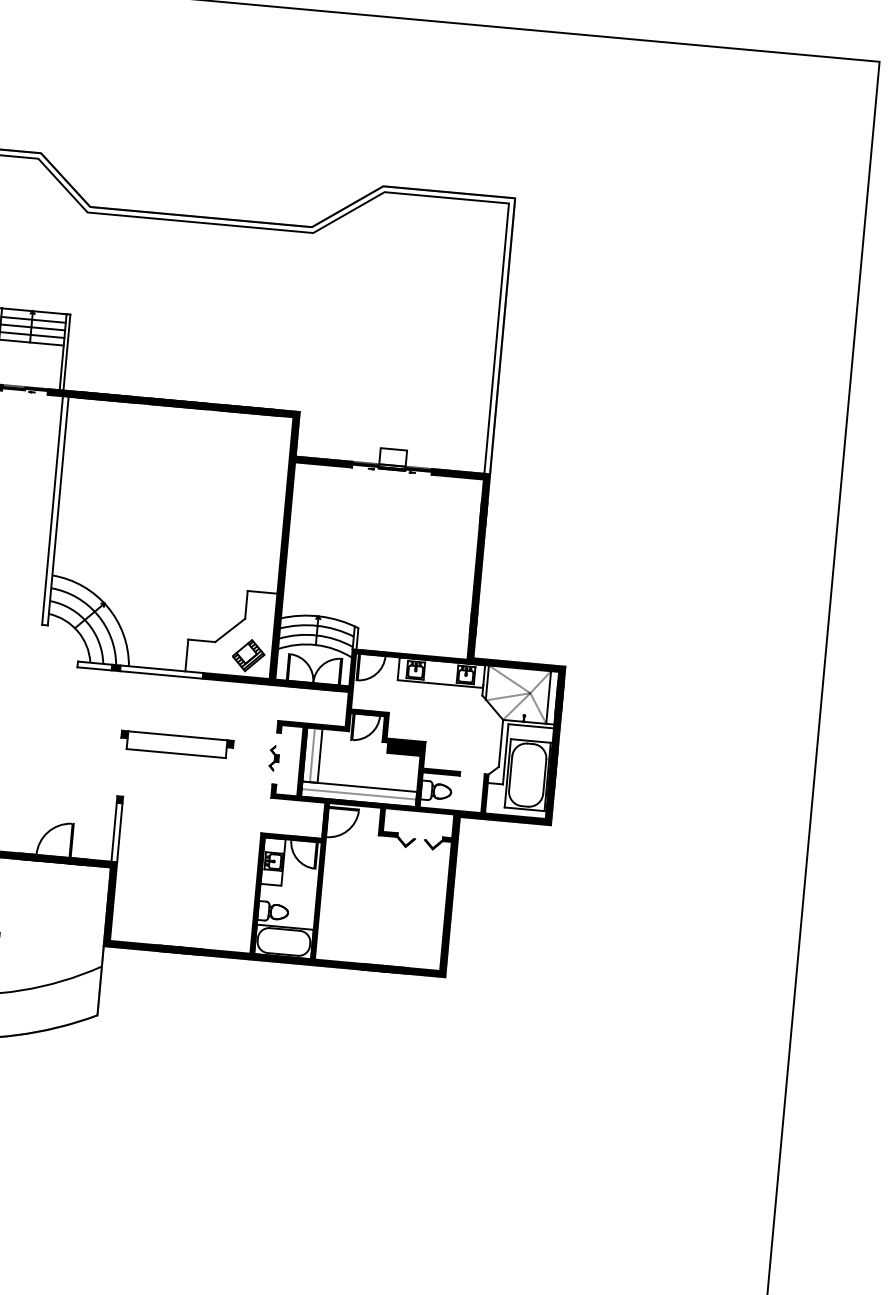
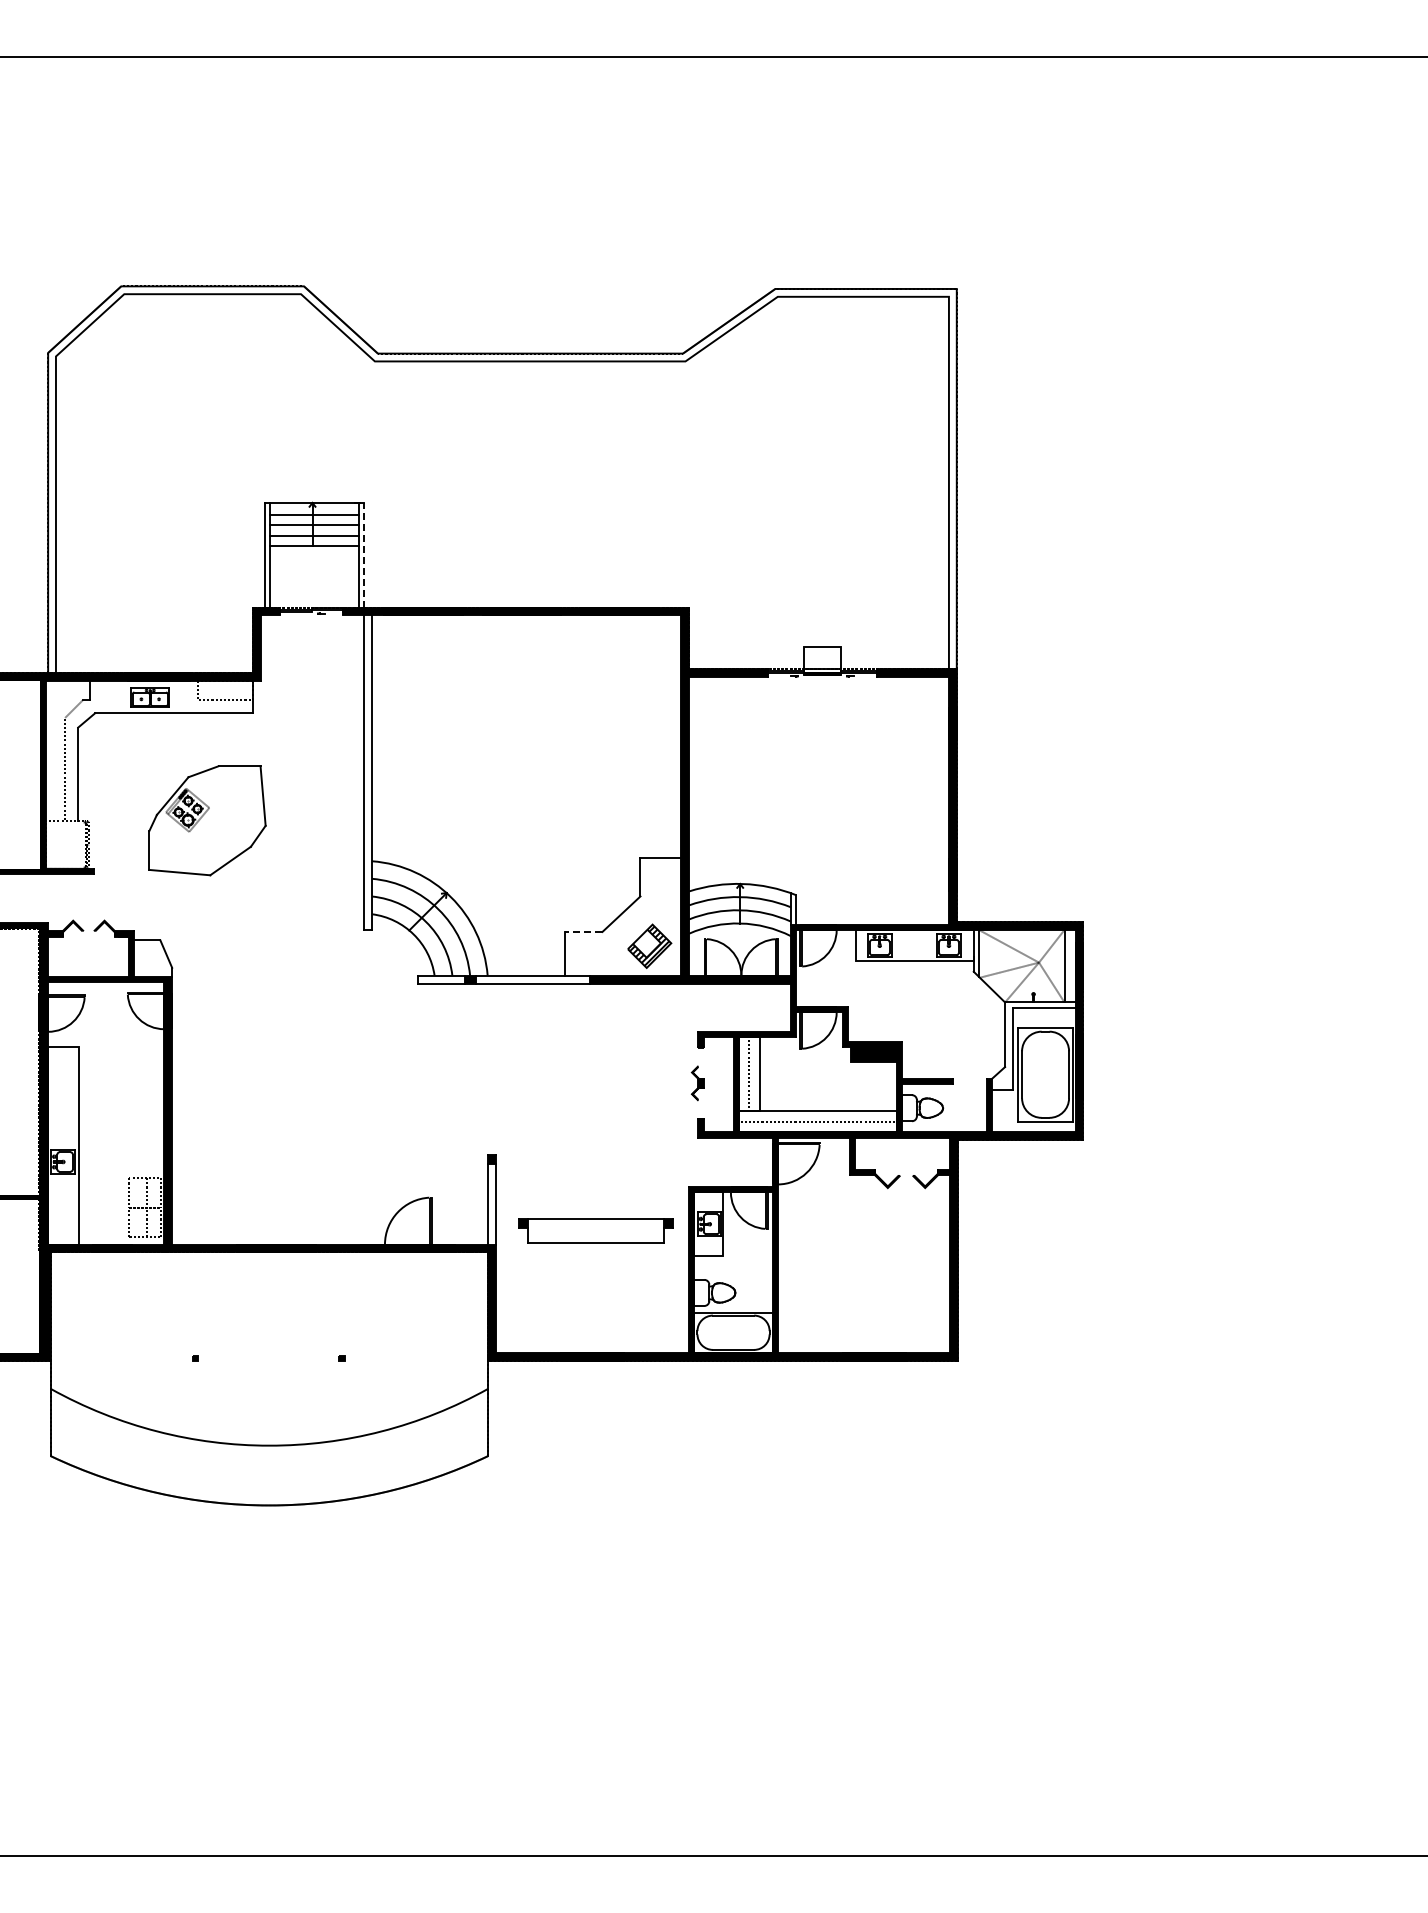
line: (67, 352) -> (364, 554), solid -> dashed
line: (201, 640) -> (583, 931), solid -> dashed
part: (176, 744) -> (595, 1230), moved

